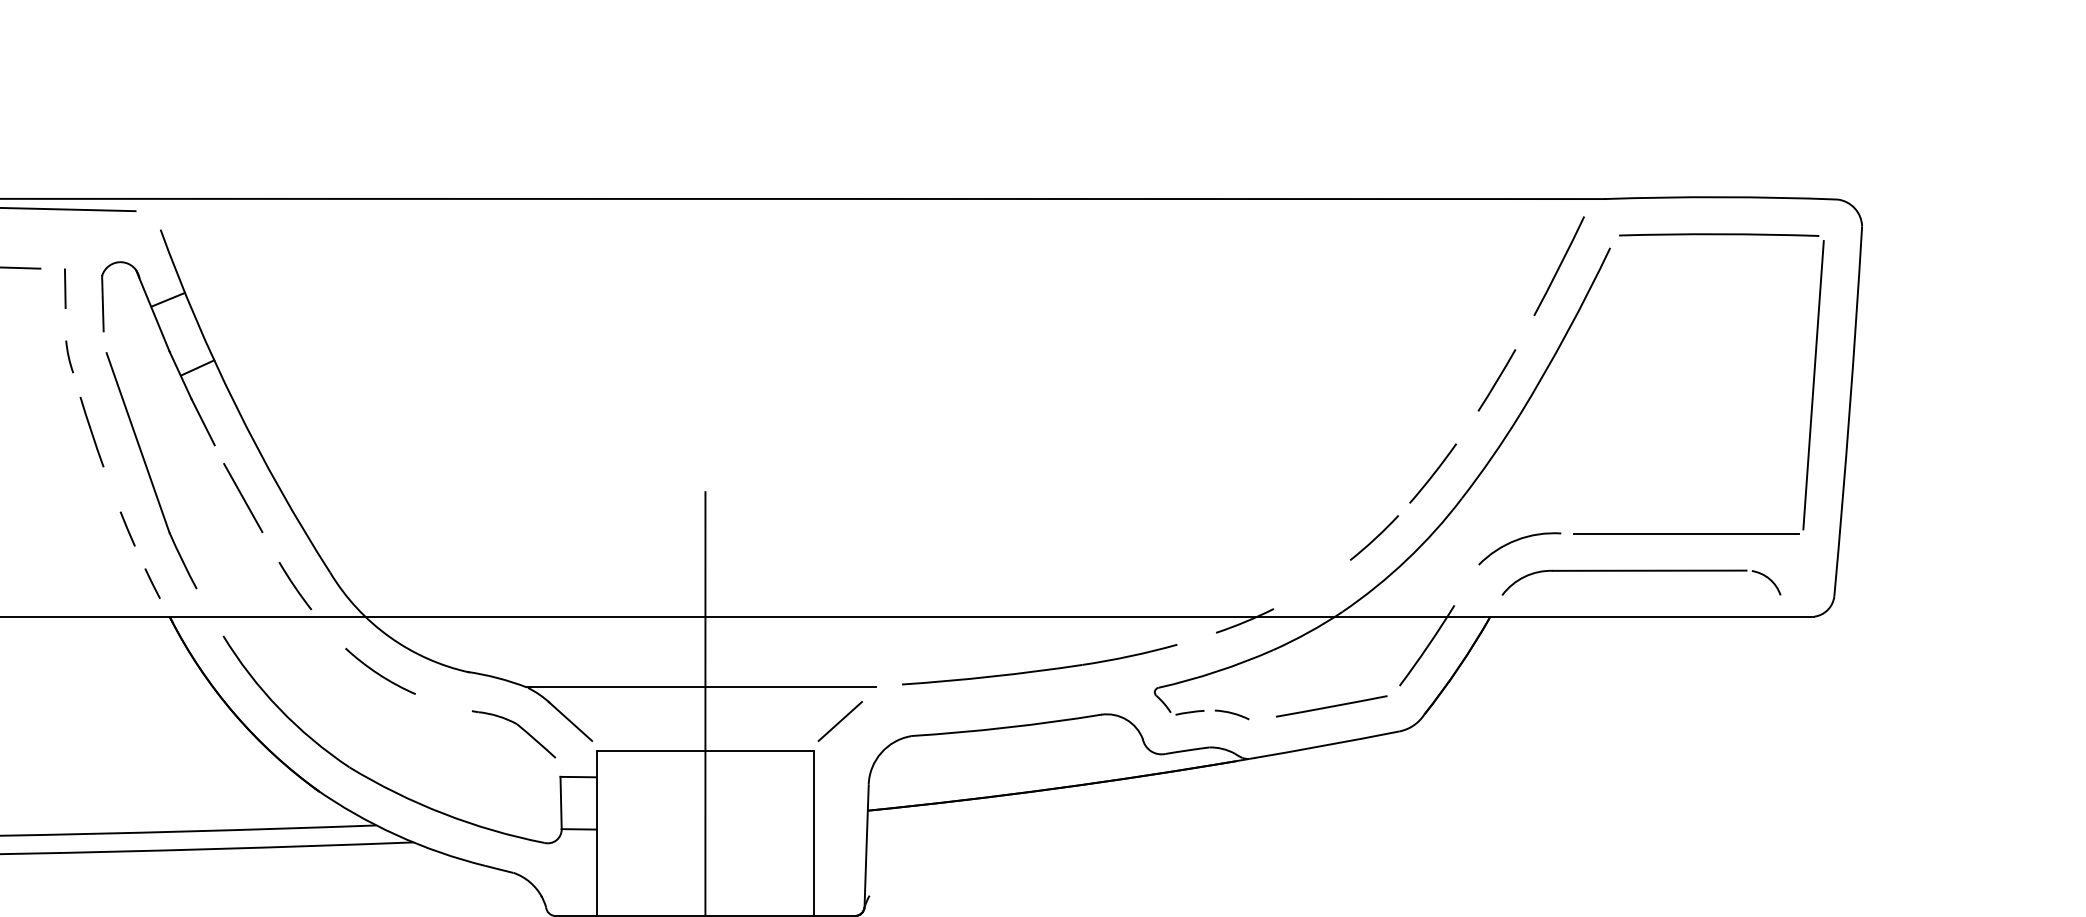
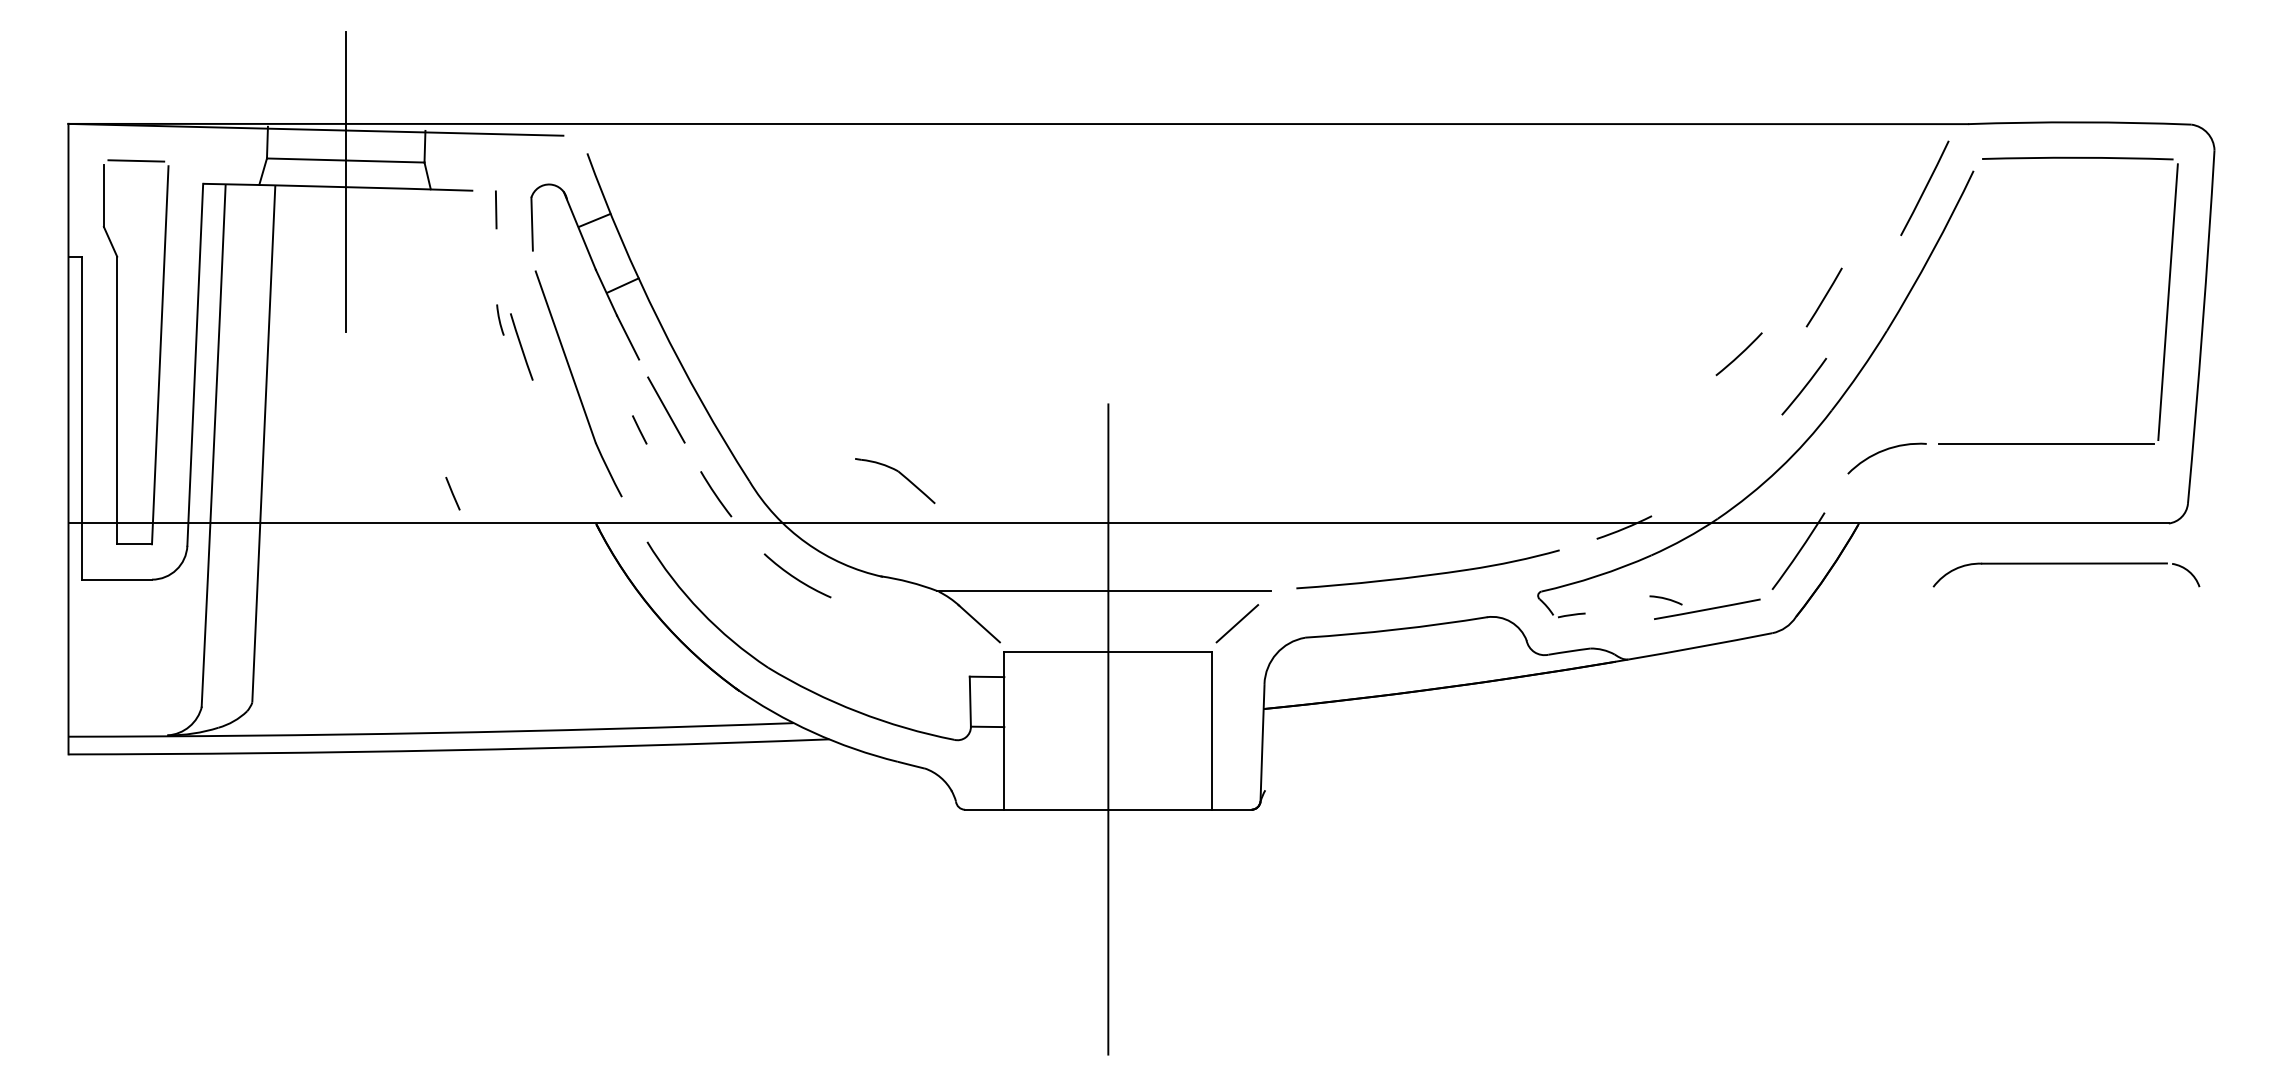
line: (69, 356) -> (500, 319), moved
line: (1496, 380) -> (1823, 297), moved
line: (127, 528) -> (452, 493), moved
arc: (1373, 538) -> (1738, 354), moved
part: (1641, 571) -> (2066, 564), moved
line: (152, 583) -> (639, 429), moved
arc: (1231, 713) -> (1665, 599), moved
part: (520, 728) -> (901, 475), moved

